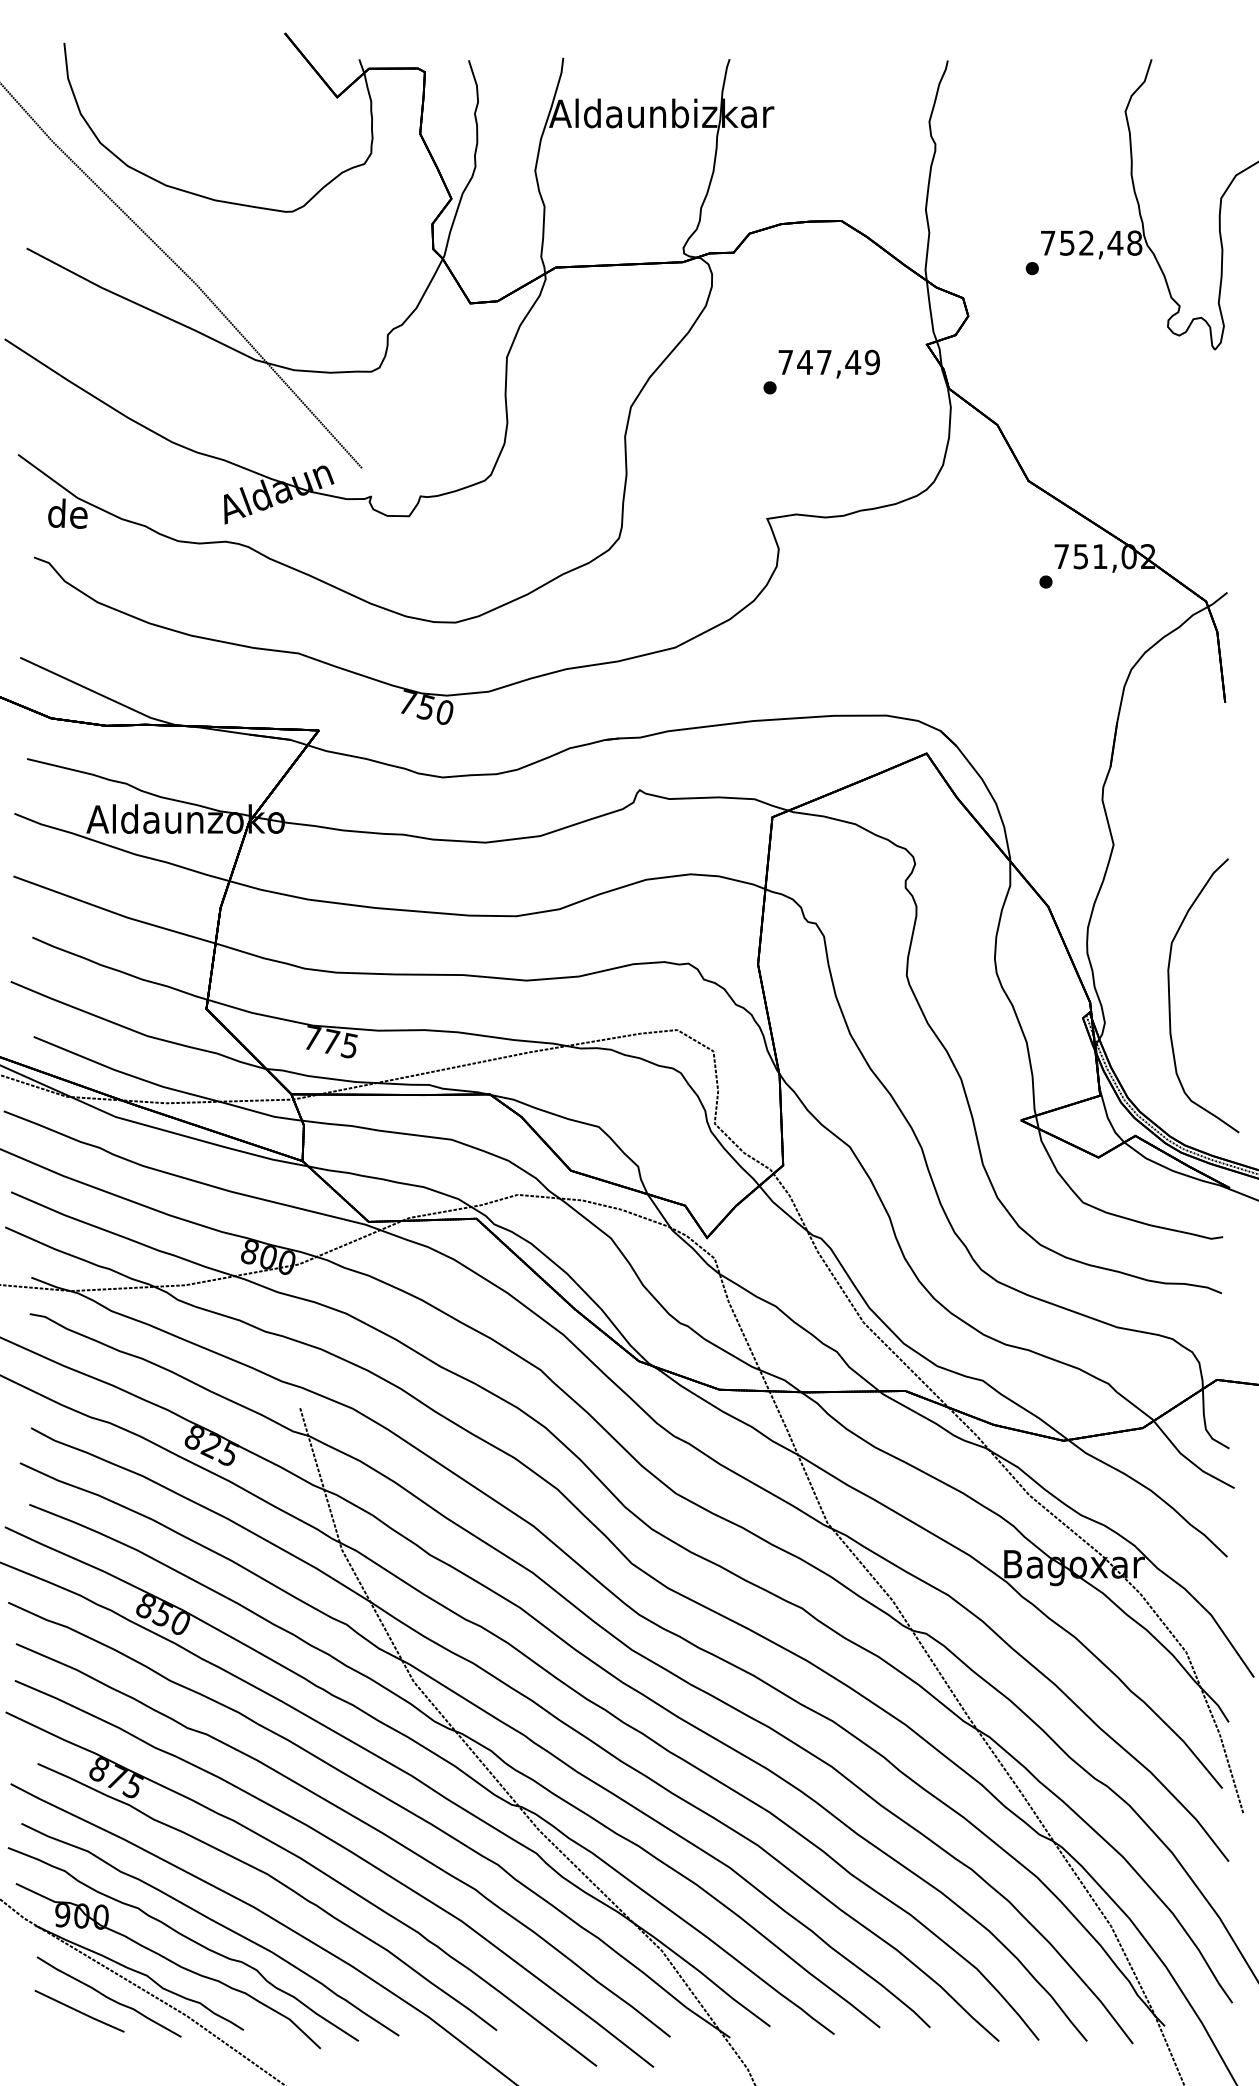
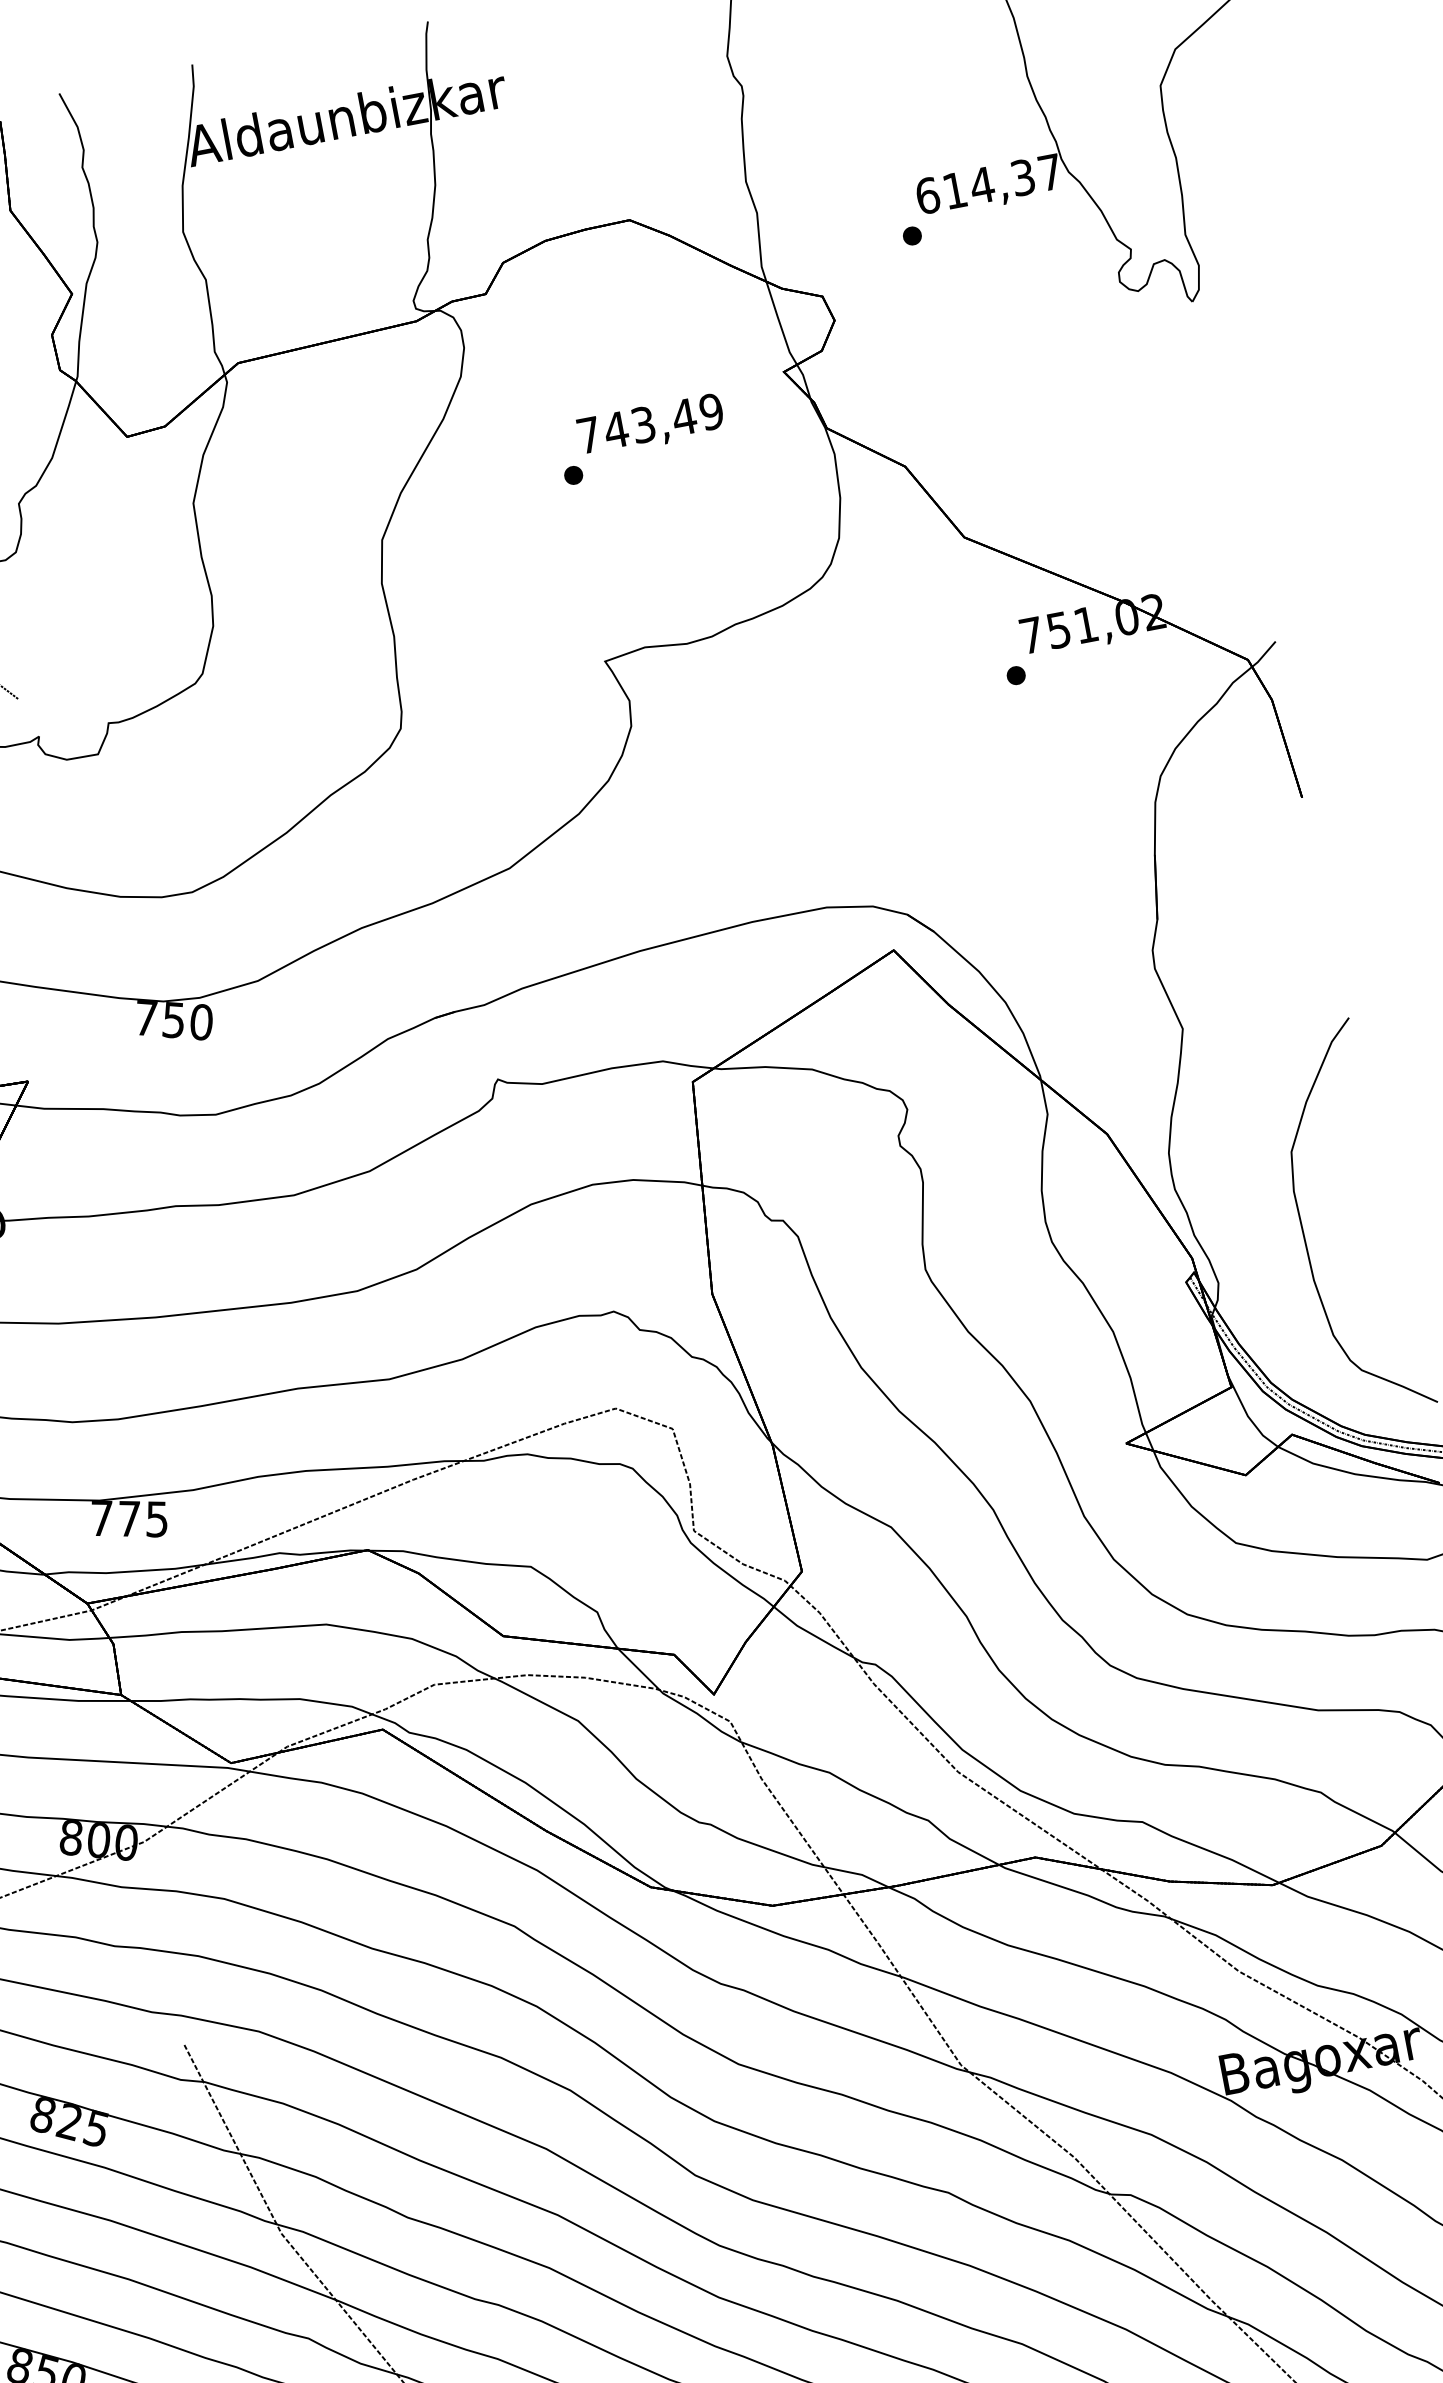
text: (1091, 242) -> (988, 183), 752,48 -> 614,37
text: (824, 362) -> (643, 424), 747,49 -> 743,49

